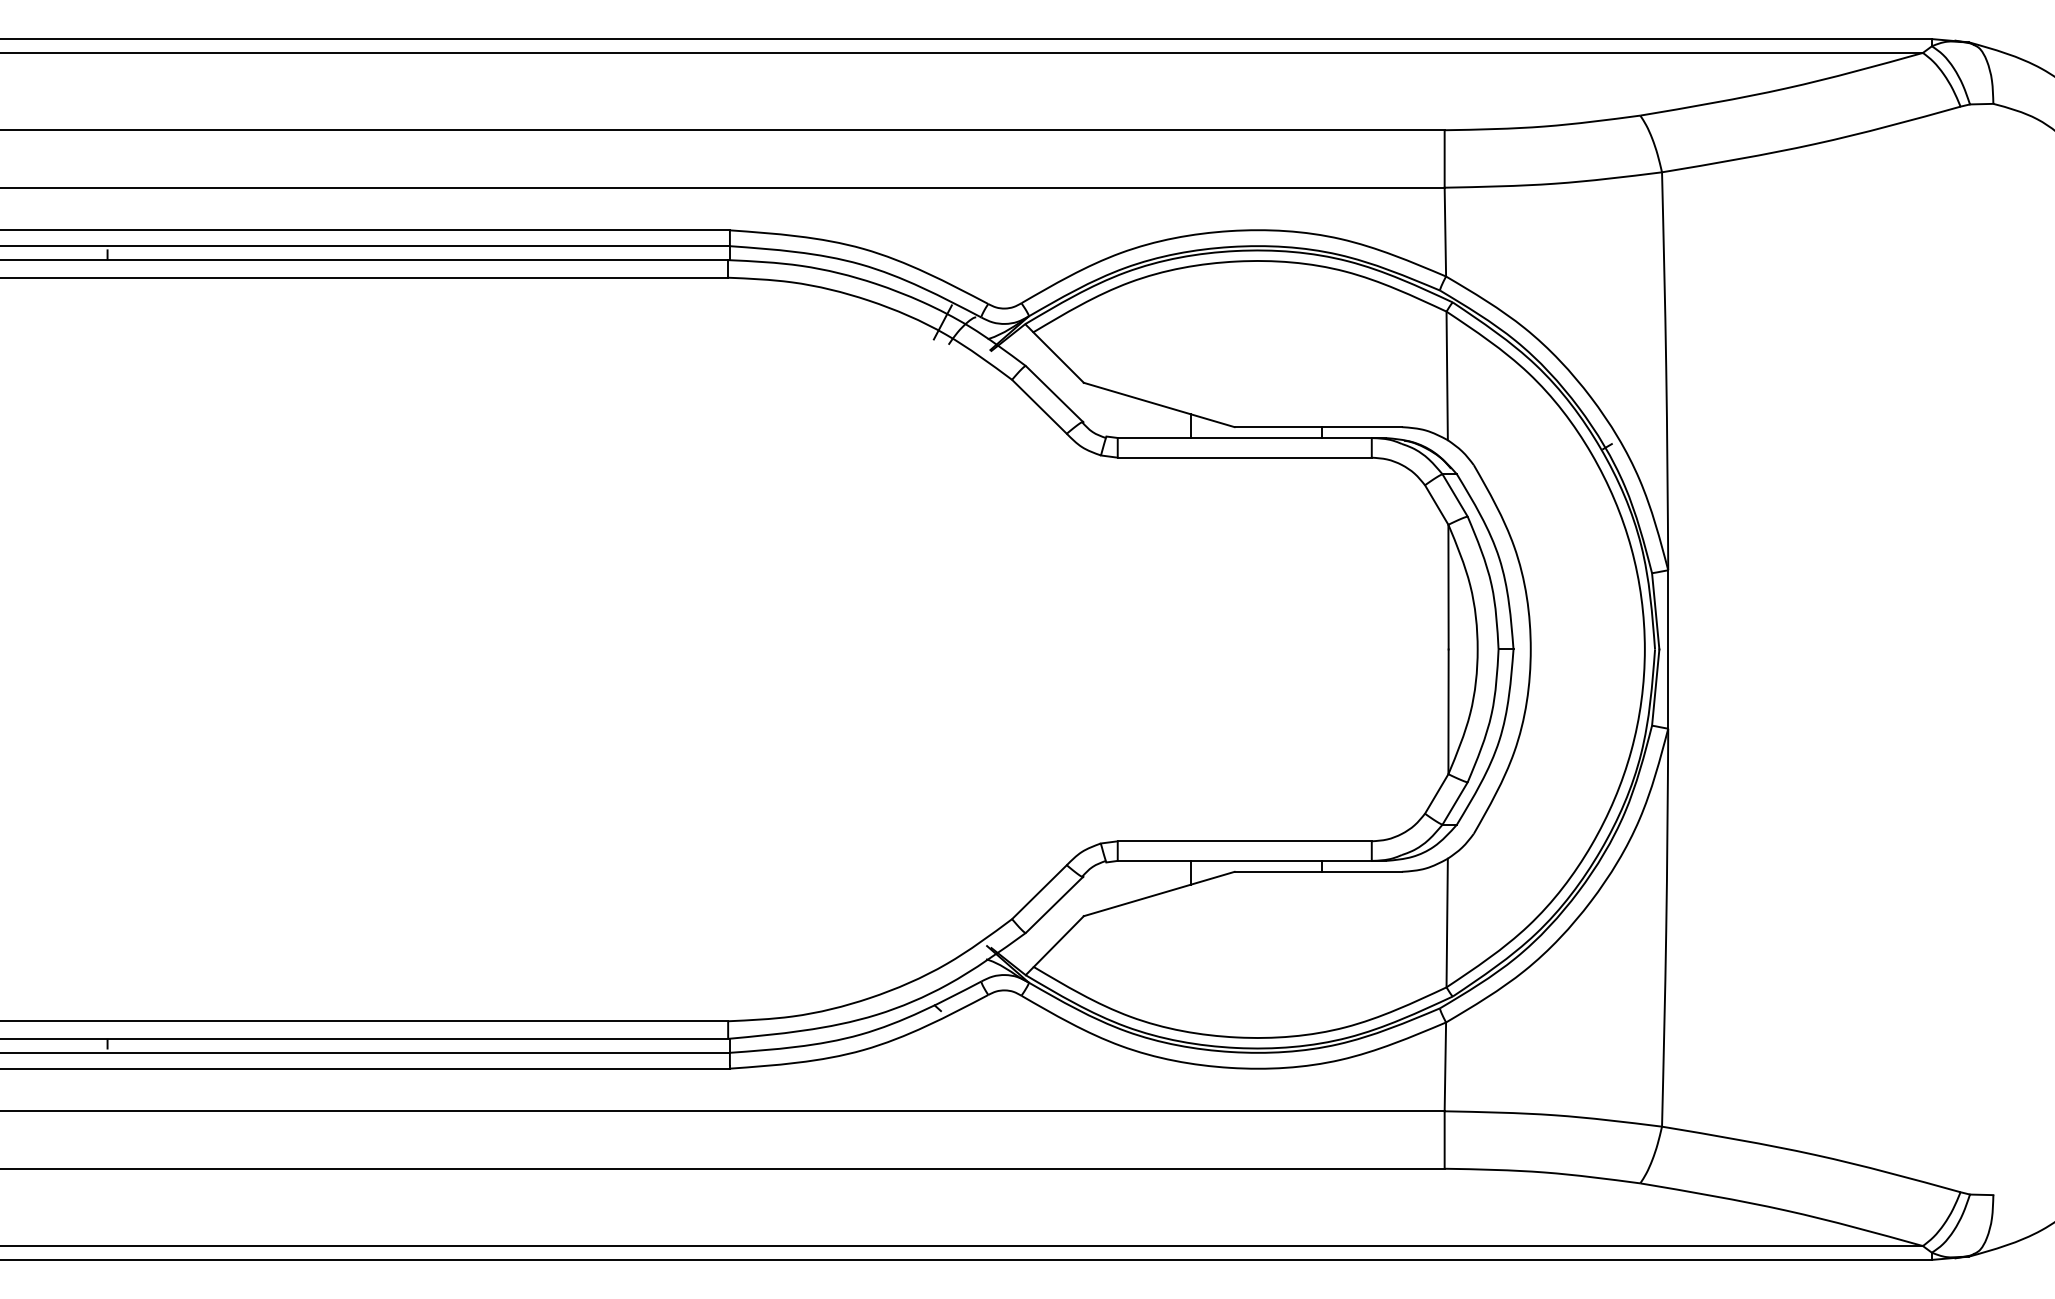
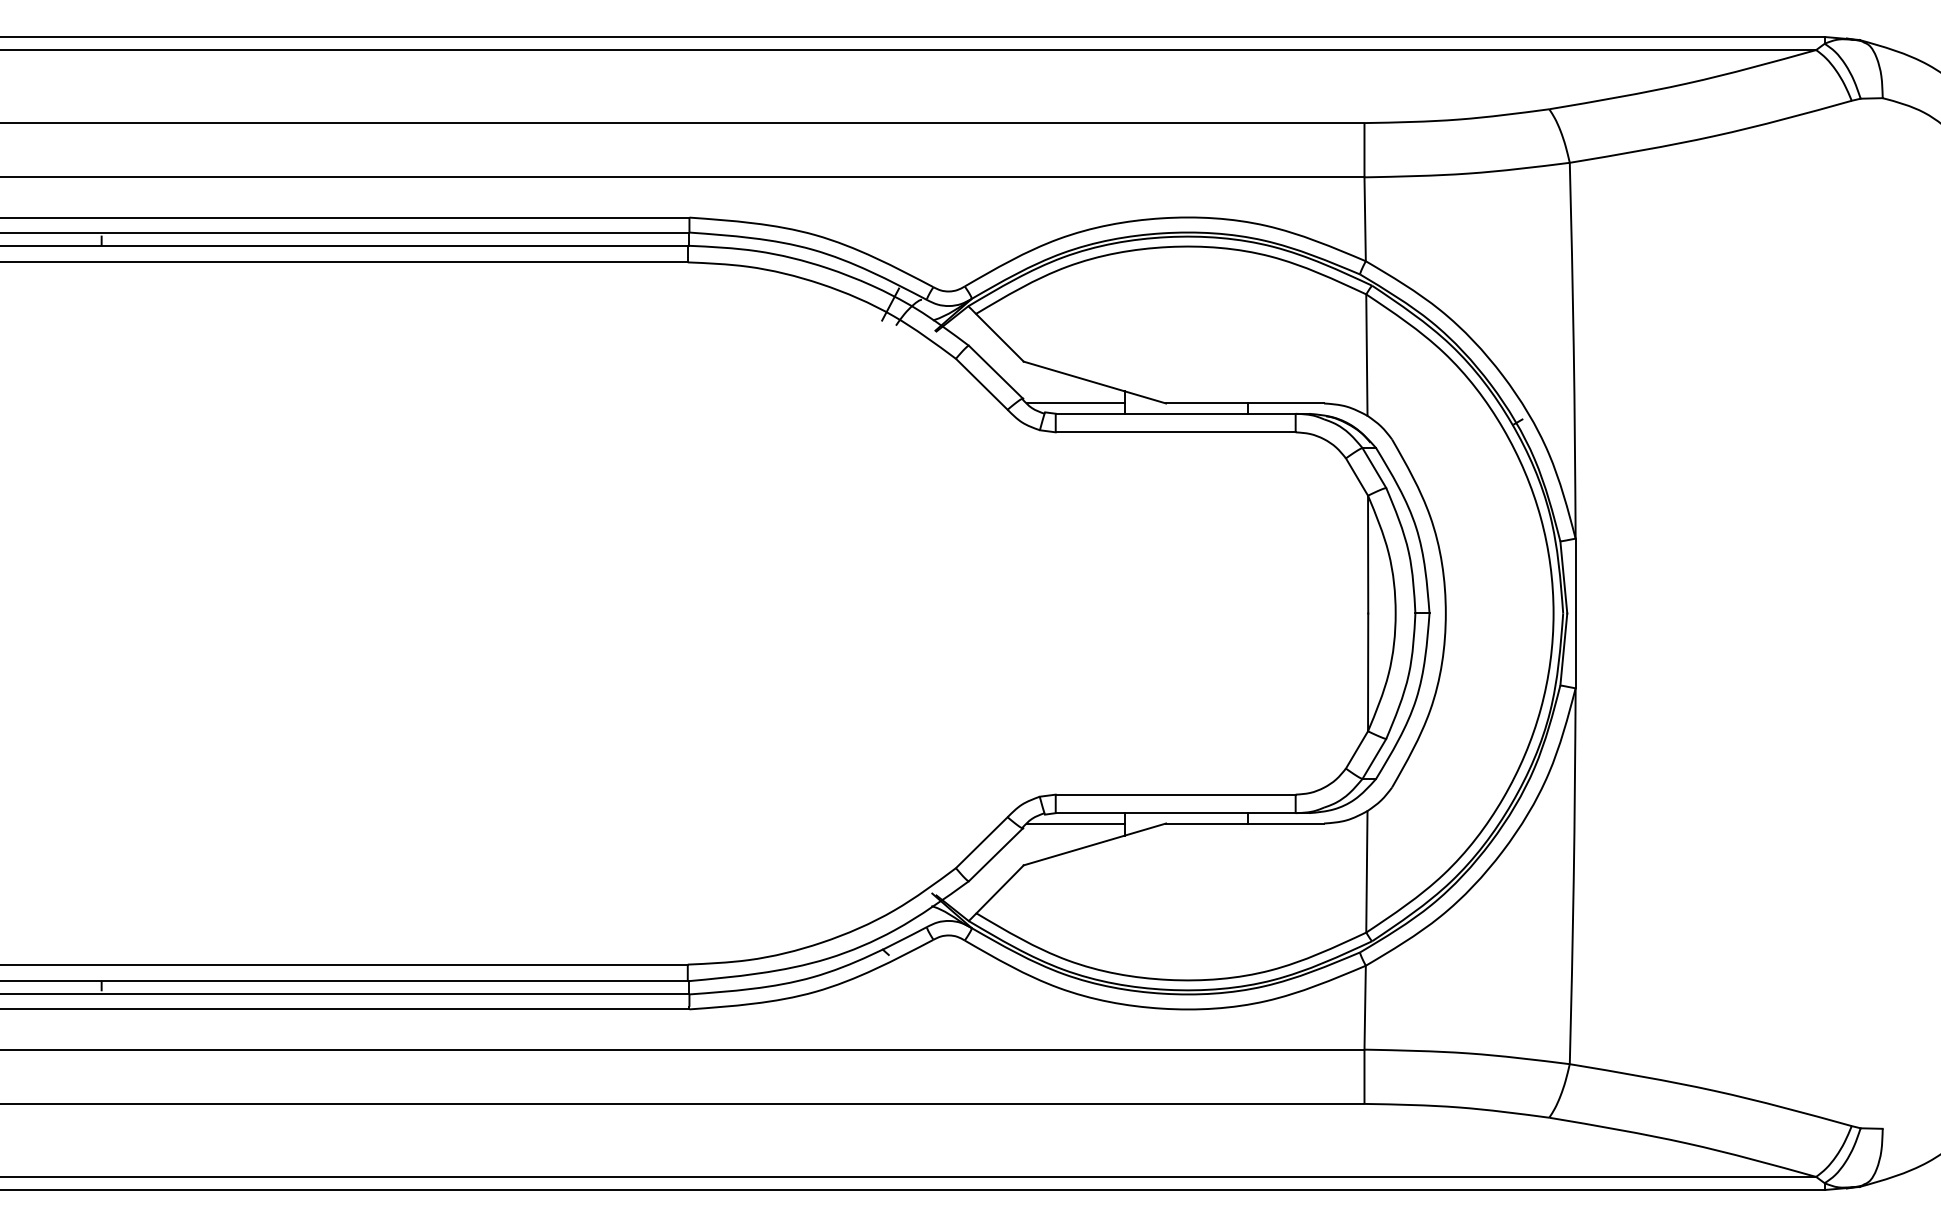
line: (1138, 427) -> (1075, 403), added
line: (1138, 871) -> (1075, 823), added

